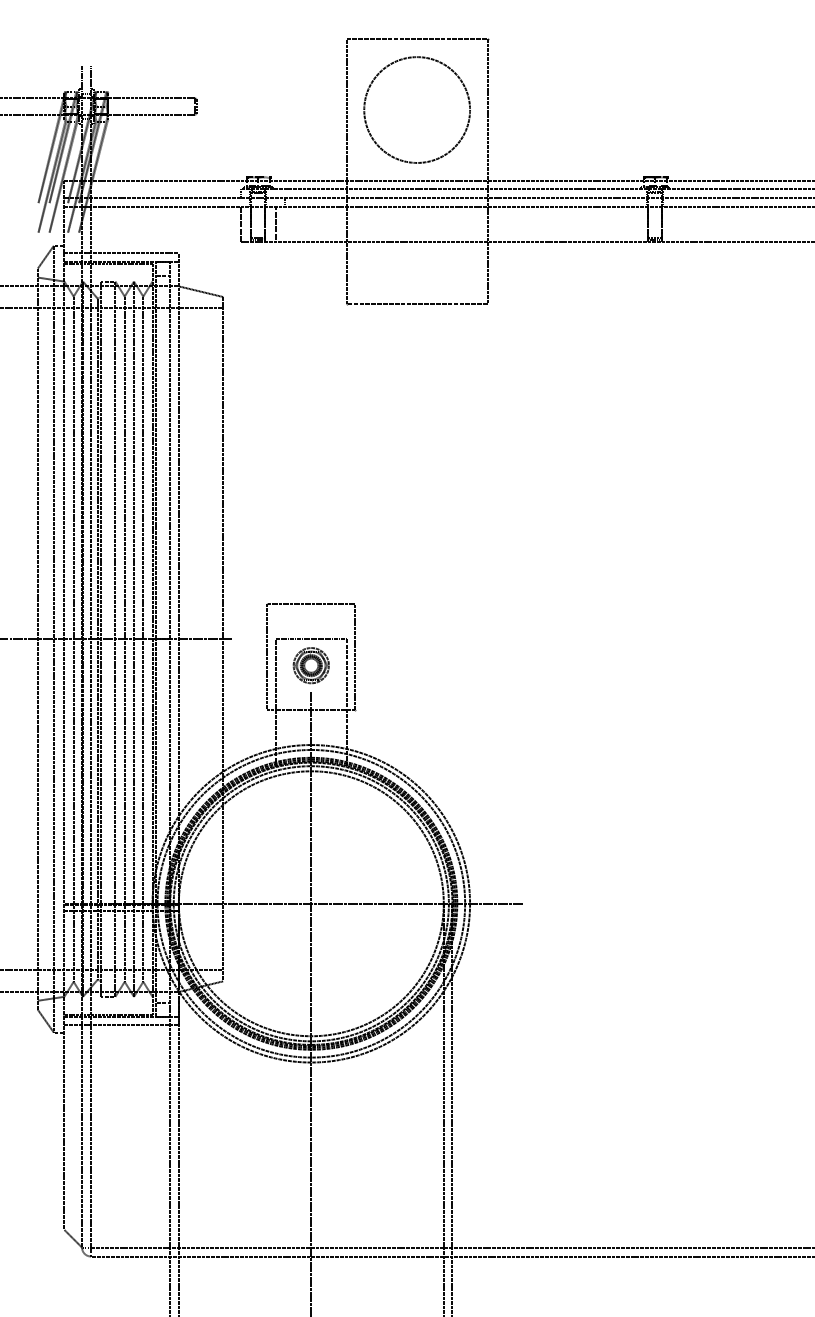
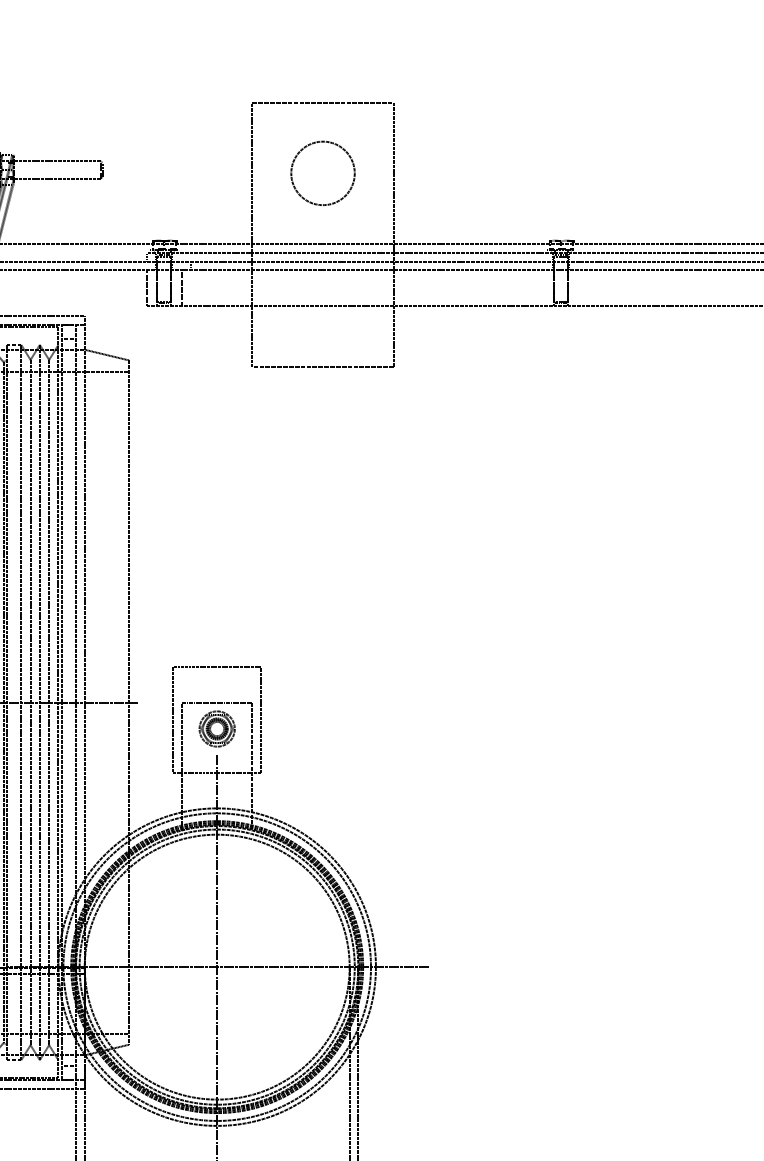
circle: (417, 109) -> (323, 172), size x0.6

